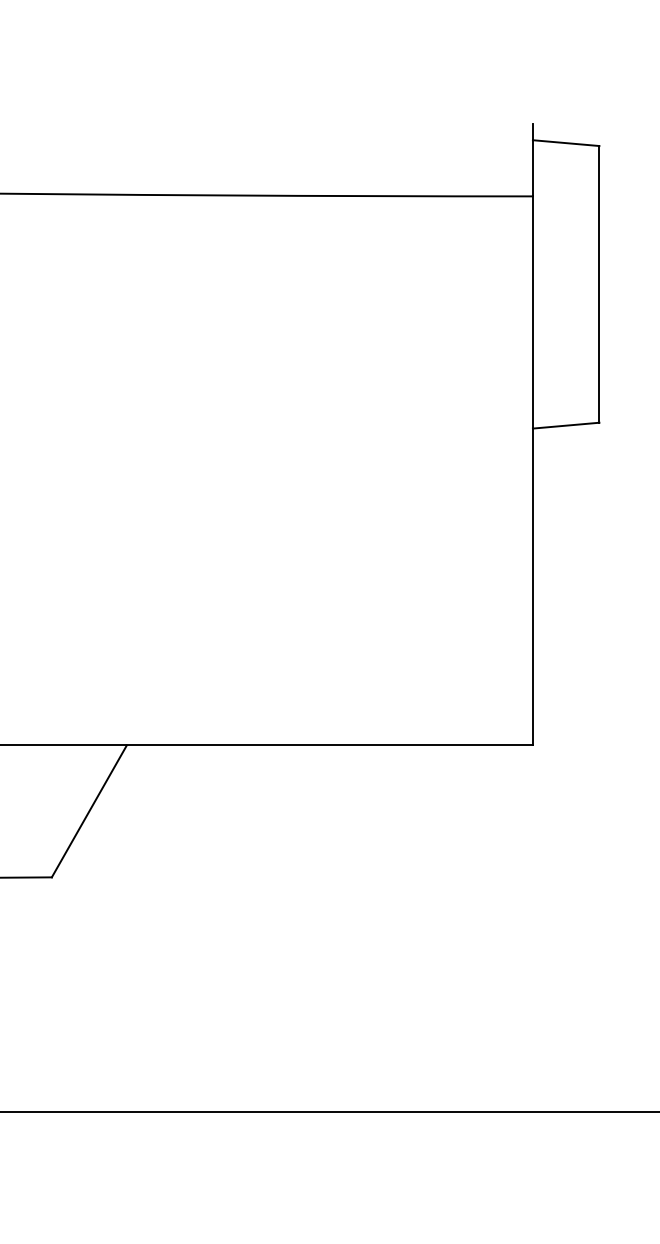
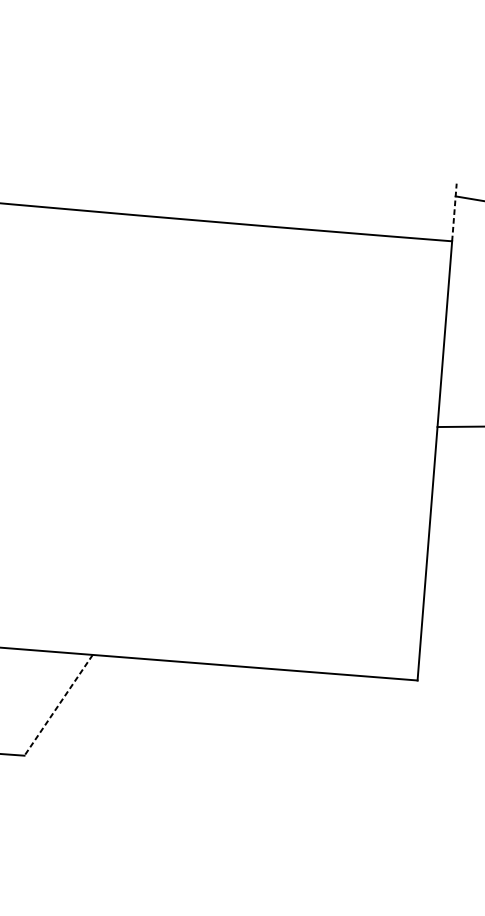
line: (532, 159) -> (454, 211), solid -> dashed
line: (89, 811) -> (58, 705), solid -> dashed

